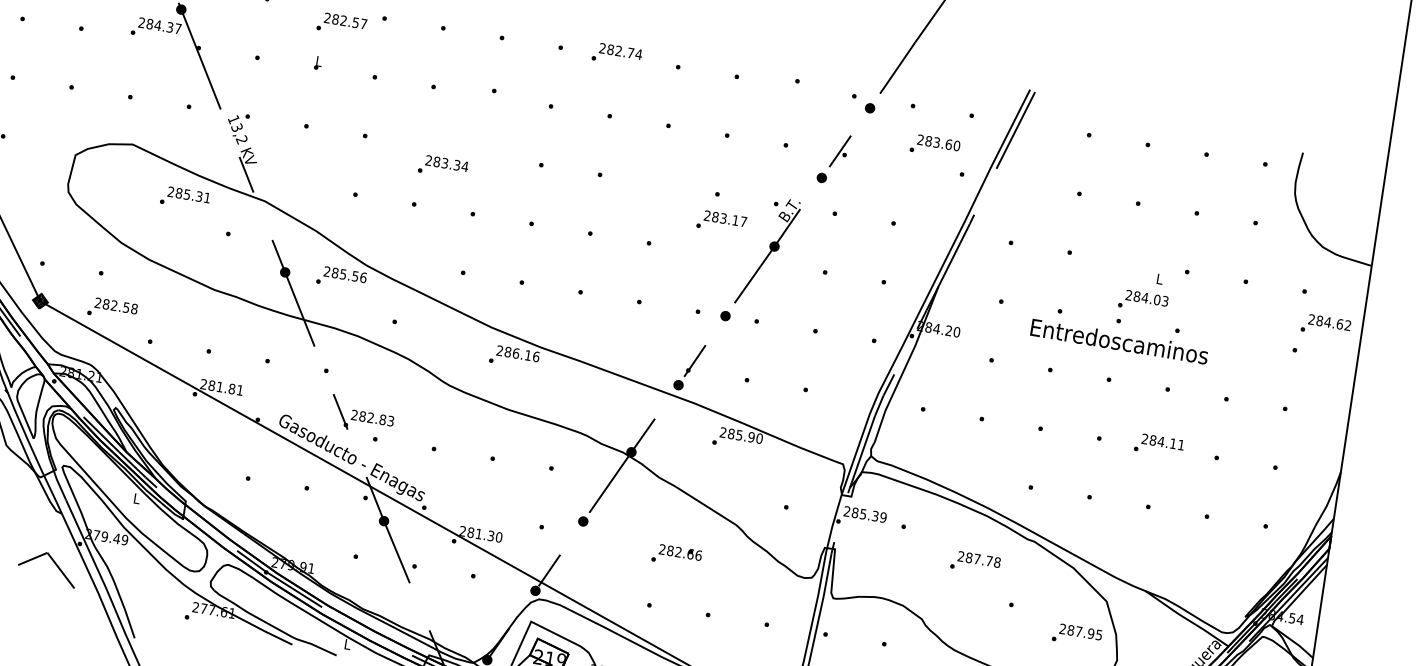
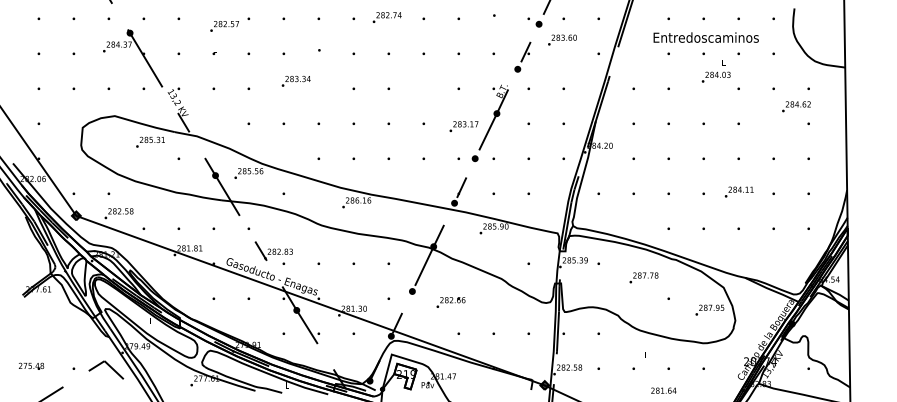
text: (935, 145) -> (562, 39), moved
text: (442, 165) -> (295, 80), moved
text: (720, 221) -> (463, 126), moved
text: (1143, 291) -> (715, 71), moved
text: (1326, 325) -> (796, 106), moved
text: (1118, 341) -> (705, 37), moved
text: (676, 555) -> (450, 302), moved

